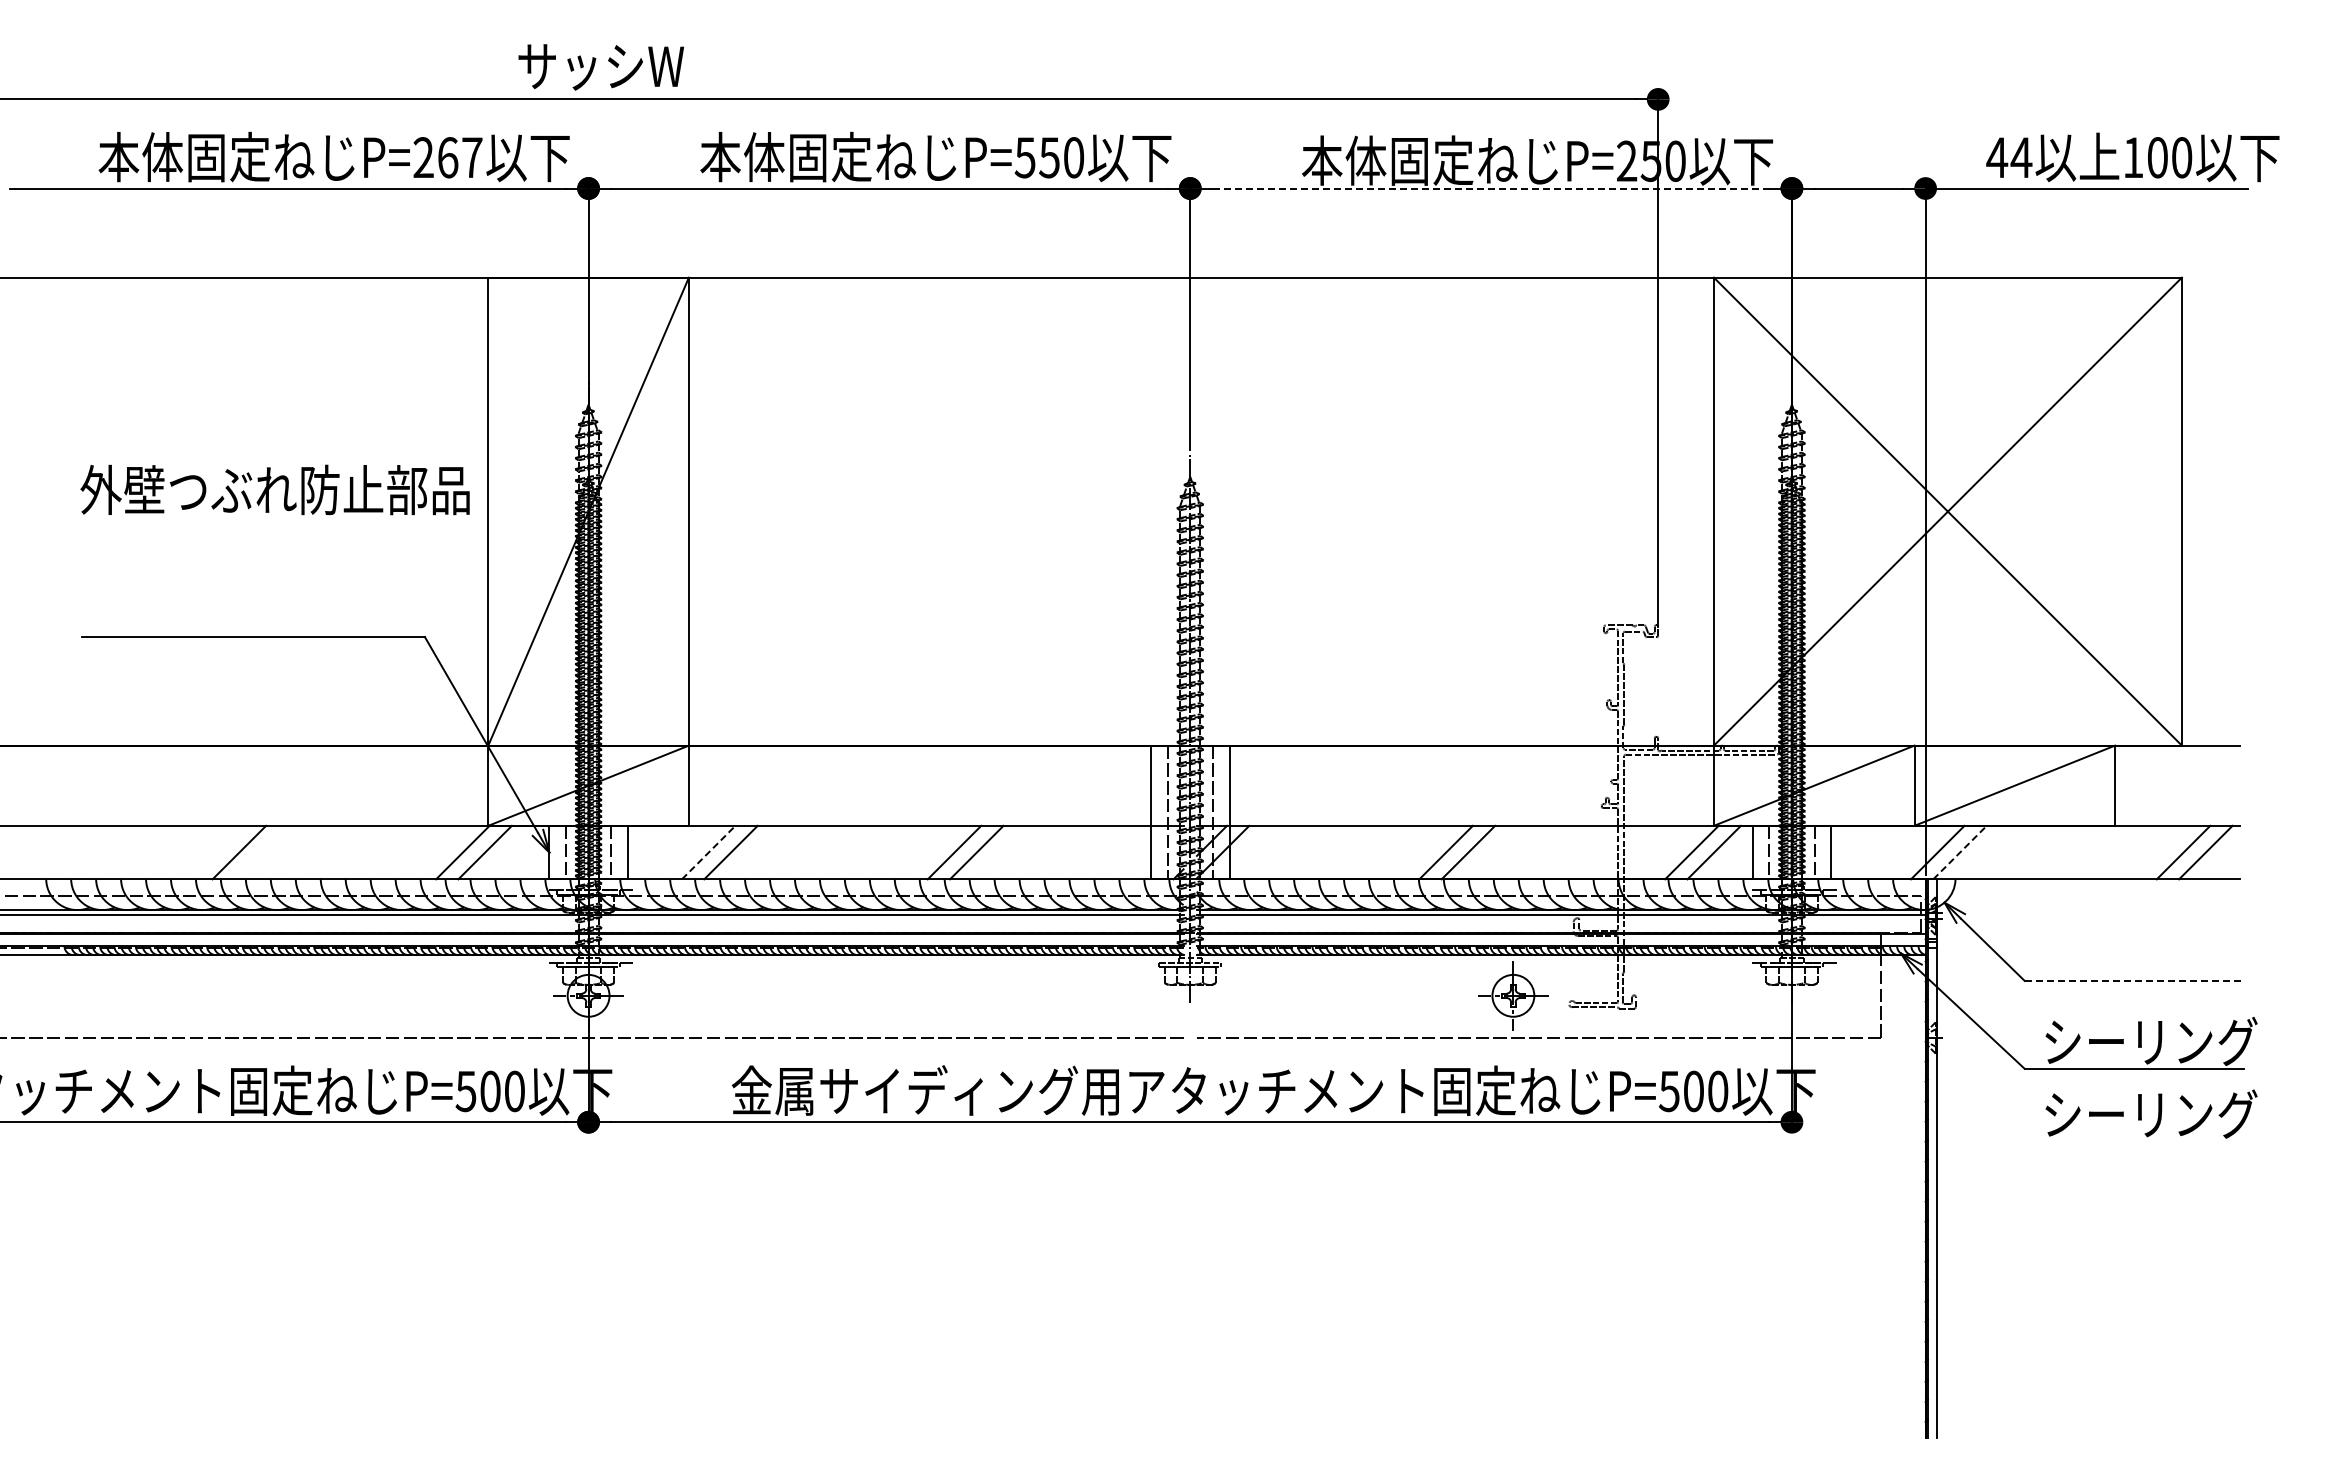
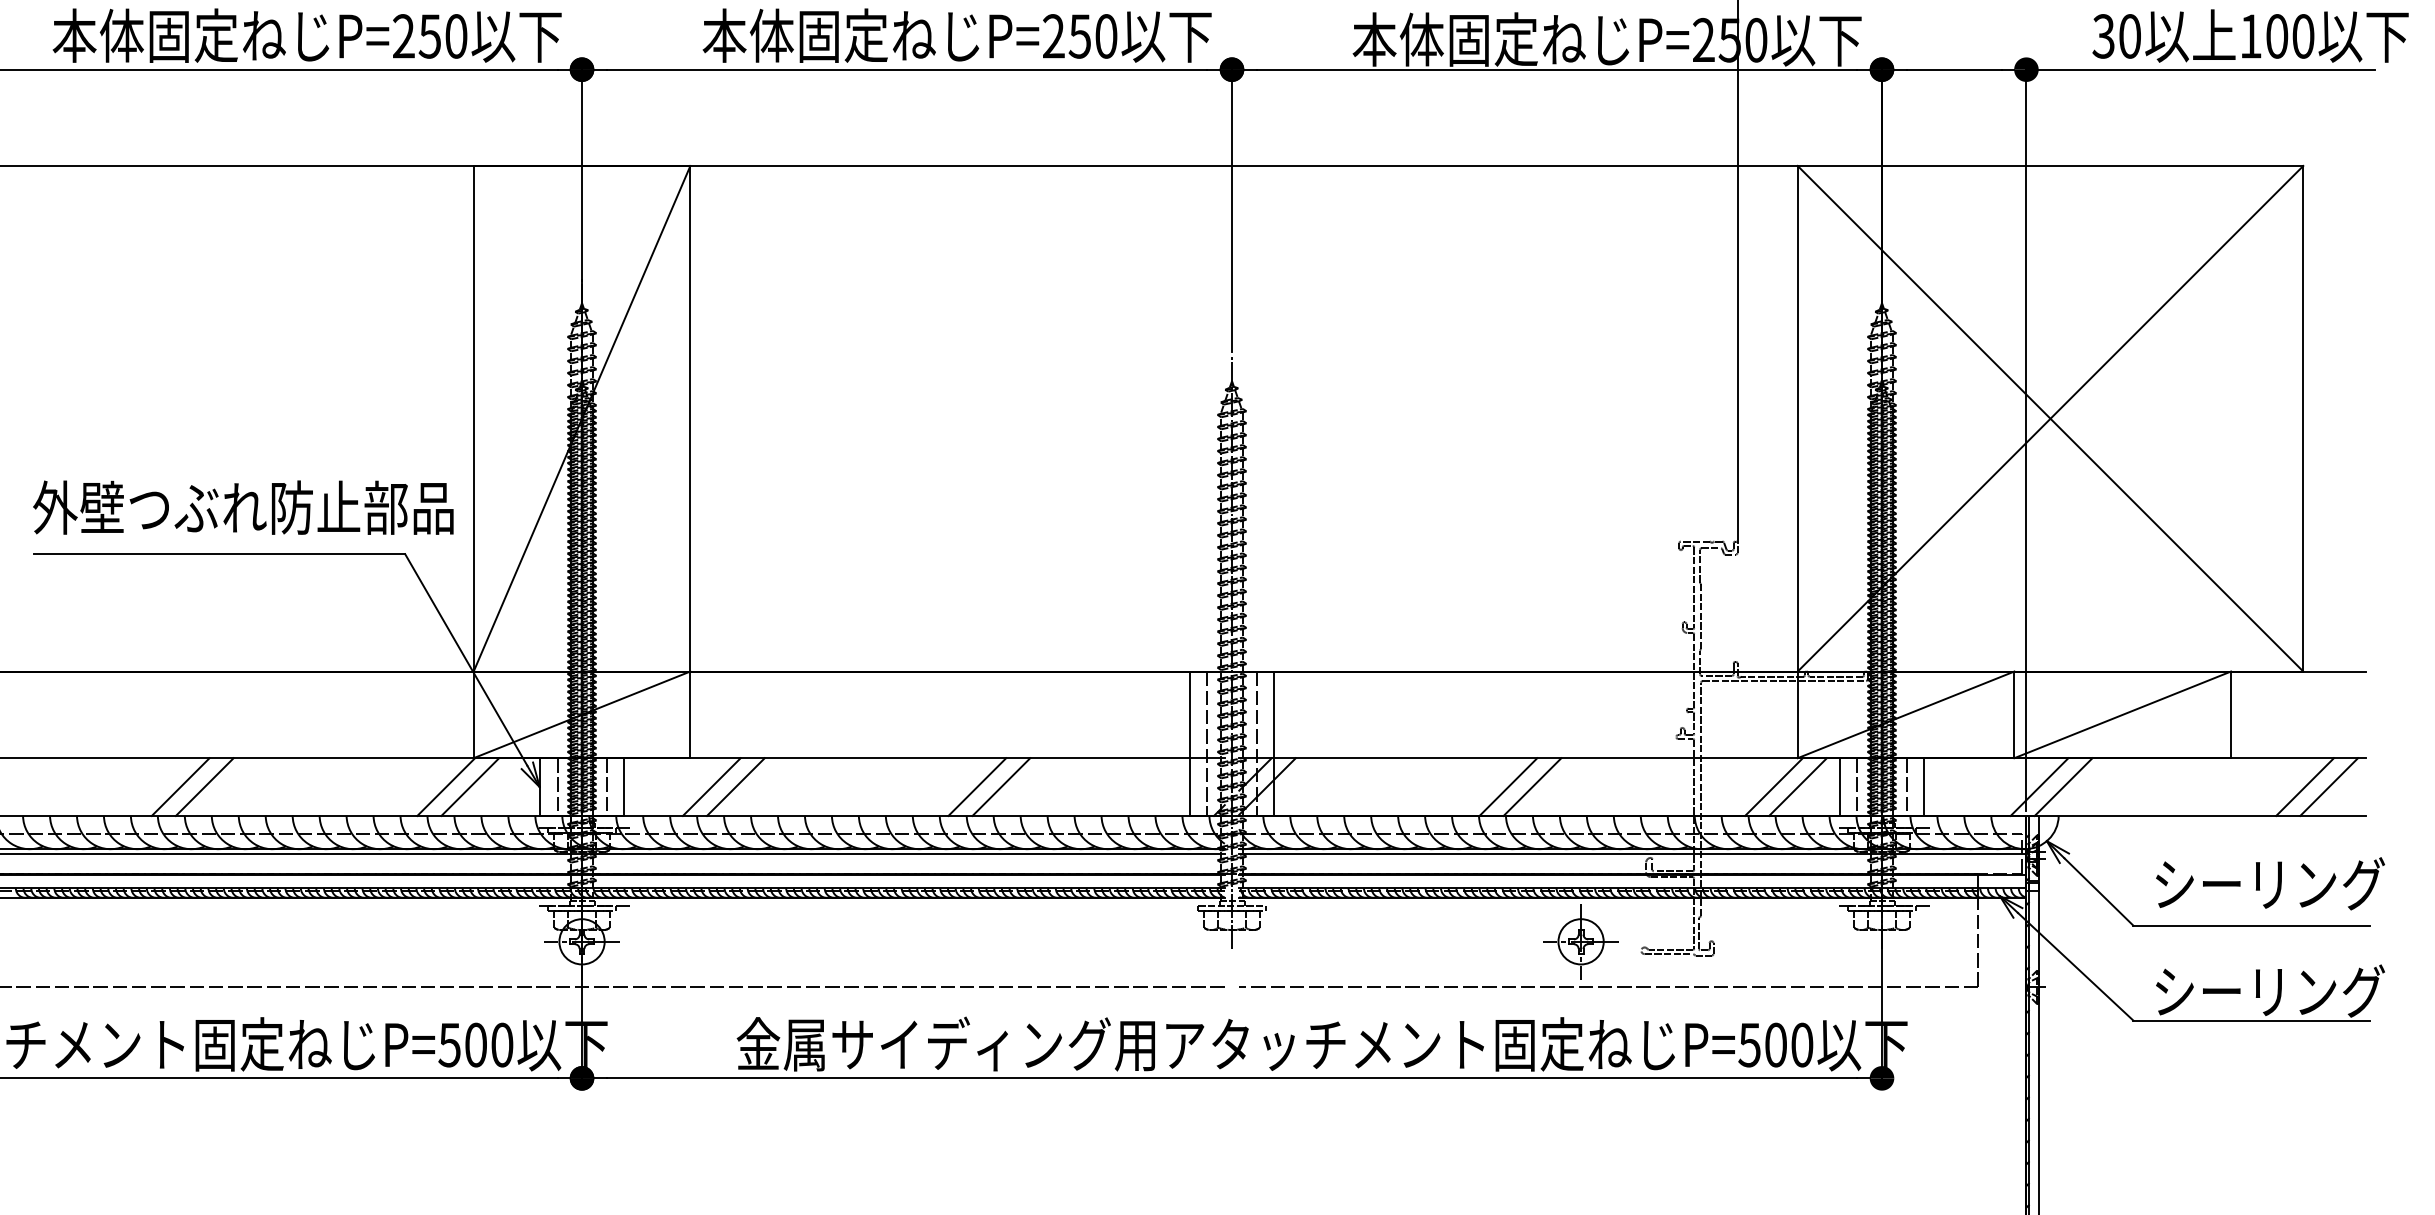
text: (459, 157) -> (442, 36), P=267 -> P=250
text: (1024, 157) -> (1052, 36), P=550 -> P=250
text: (2009, 157) -> (2117, 36), 44 -> 30
line: (1491, 188) -> (1557, 69), dashed -> solid
text: (274, 489) -> (242, 507), moved
line: (216, 852) -> (180, 786), added
line: (708, 852) -> (711, 786), dashed -> solid
line: (1960, 852) -> (2064, 786), dashed -> solid
line: (2134, 980) -> (2252, 925), dashed -> solid
text: (2151, 1113) -> (2270, 883), moved

